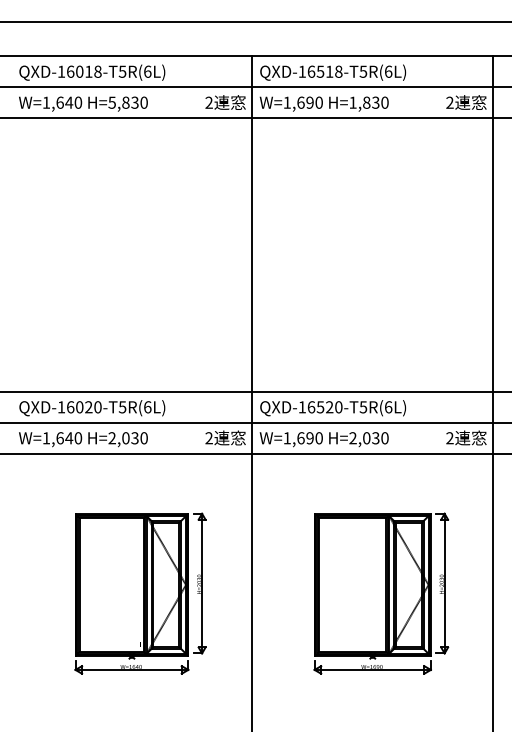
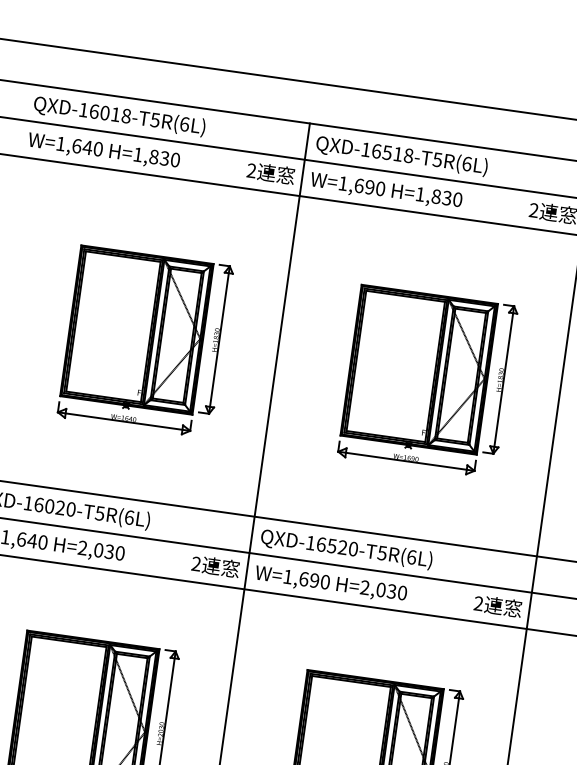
text: (111, 102) -> (137, 154), H=5,830 -> H=1,830
part: (140, 258) -> (145, 342), added
part: (381, 258) -> (428, 381), added

